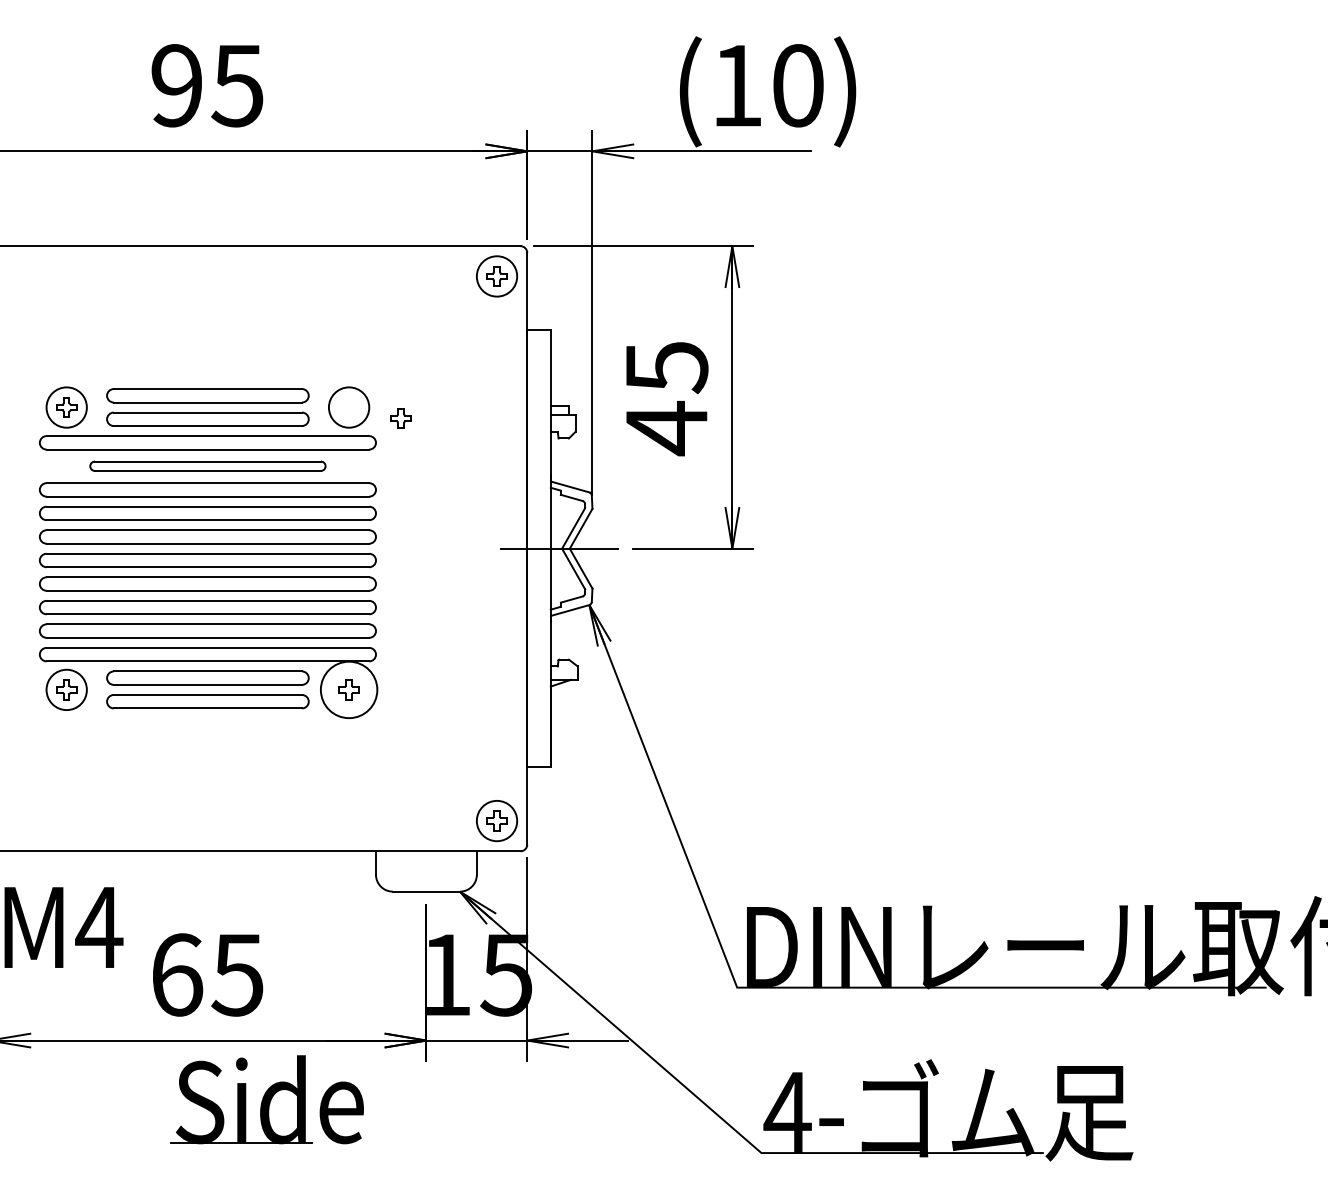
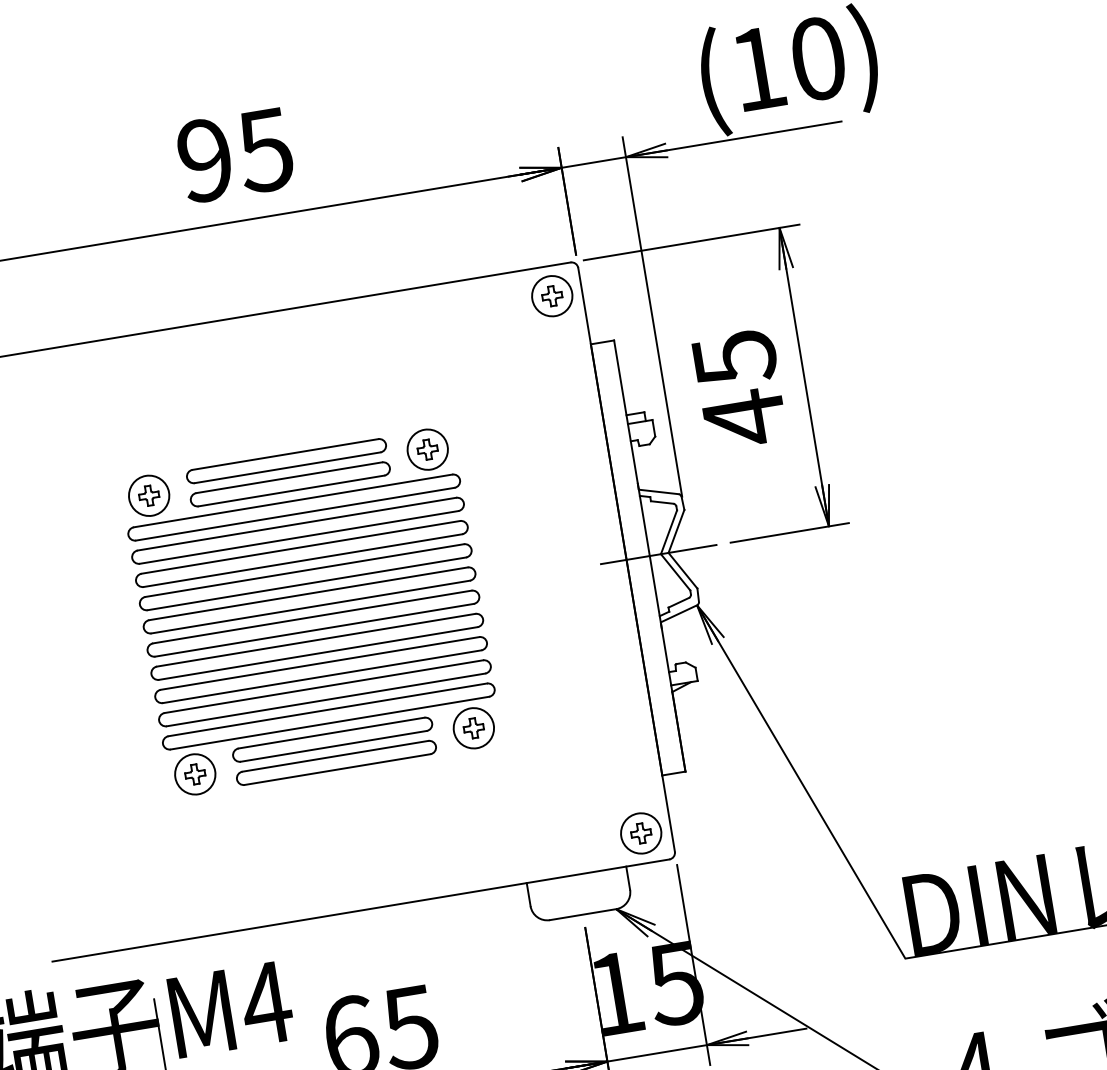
part: (400, 418) -> (427, 449), moved
part: (207, 465) -> (297, 529), size x1.43
circle: (348, 689) -> (473, 727), size x0.71

